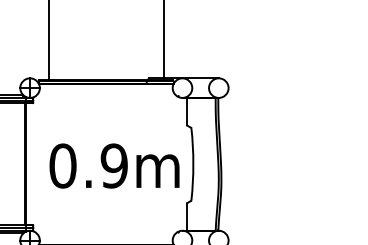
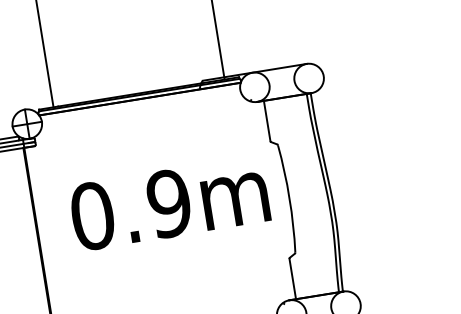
text: (114, 165) -> (169, 202), moved

